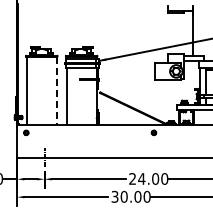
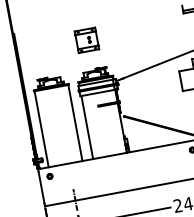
part: (79, 20) -> (86, 40), added
line: (56, 91) -> (75, 124), dashed -> solid

